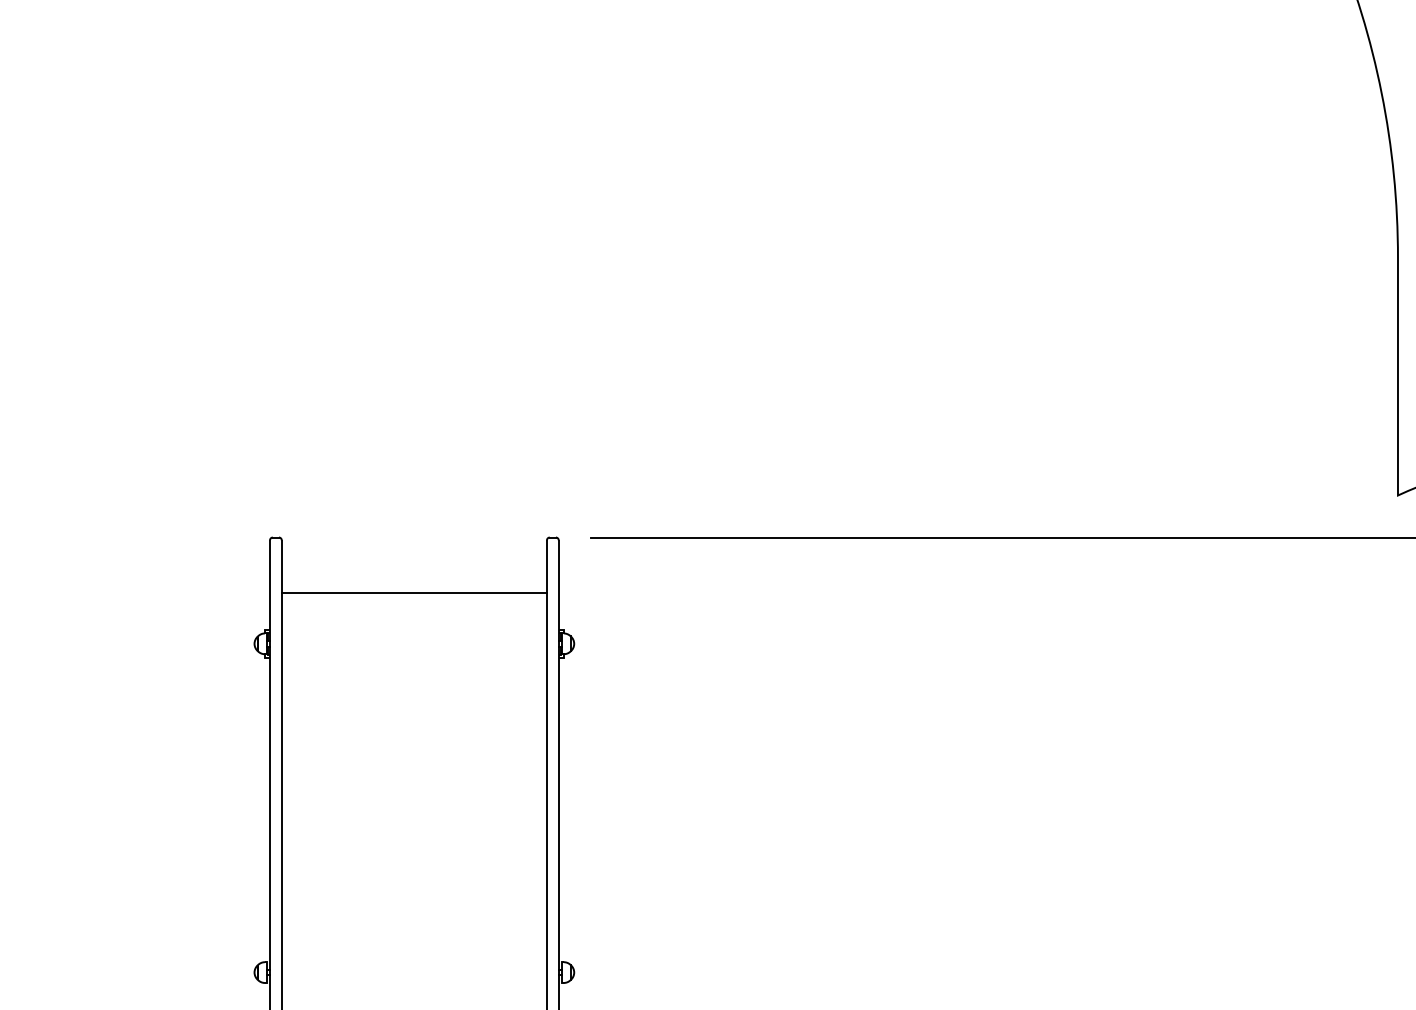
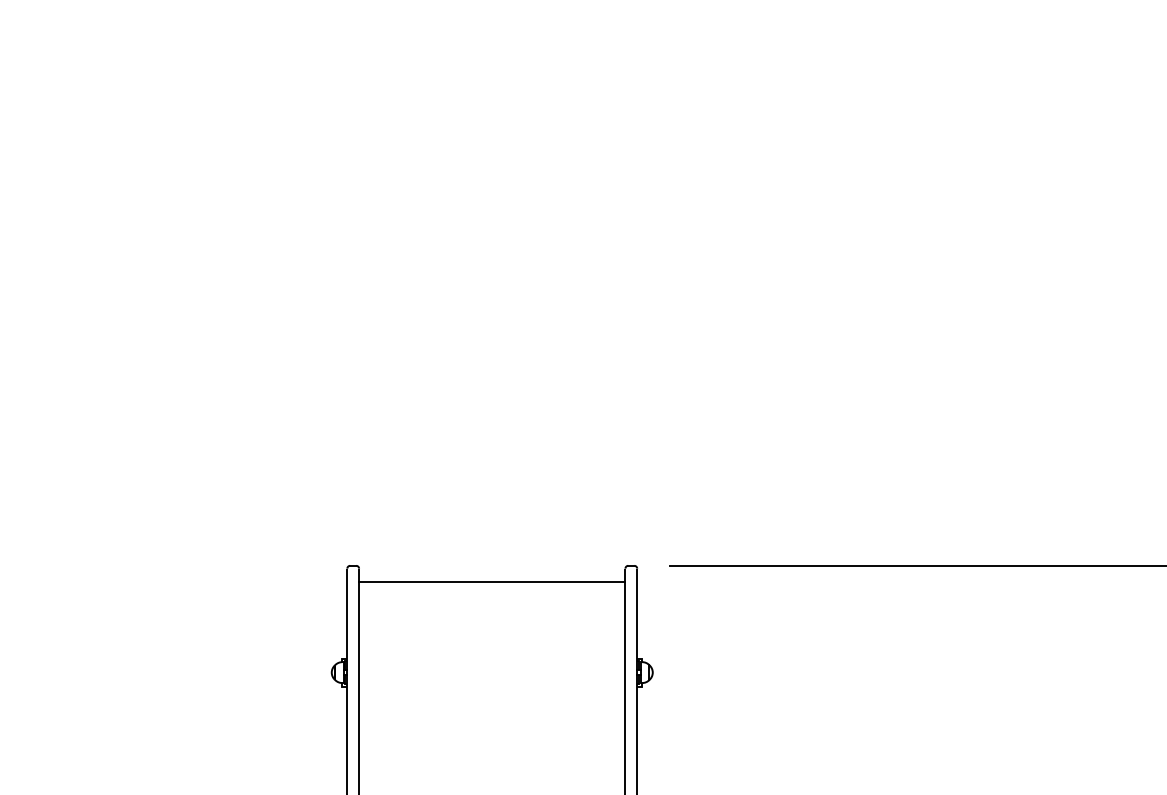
line: (413, 593) -> (491, 581), moved

